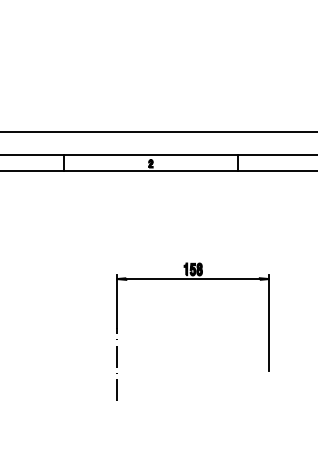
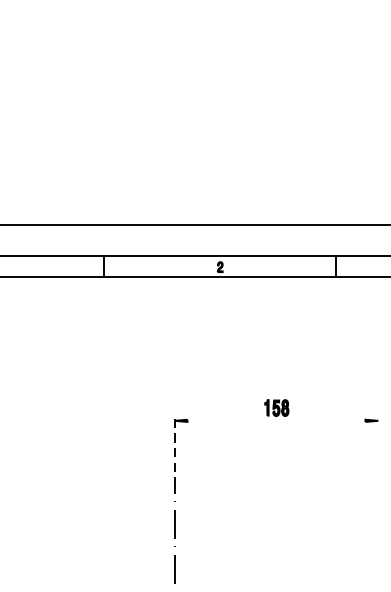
line: (192, 279) -> (275, 421), removed
line: (116, 301) -> (174, 450), solid -> dashed
line: (269, 323) -> (378, 480), removed

